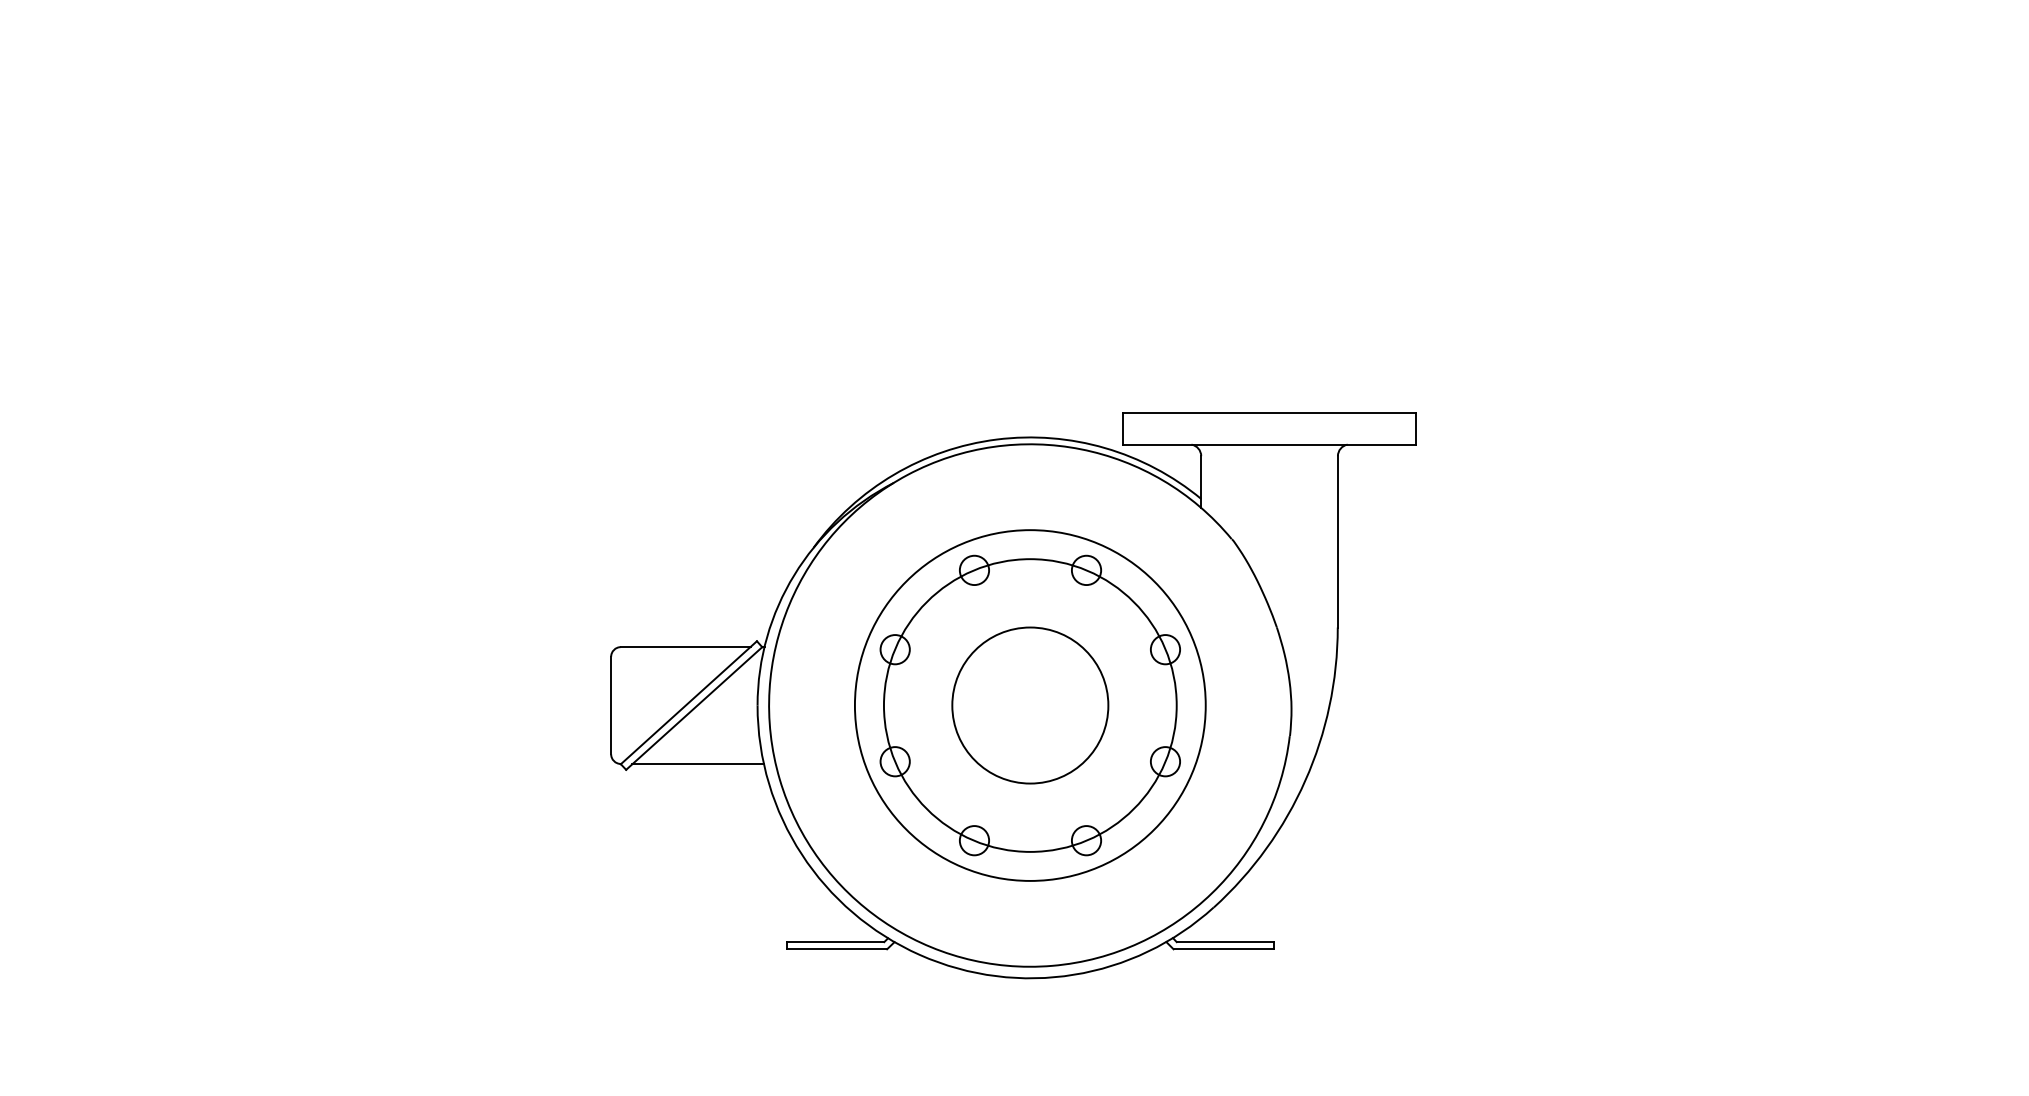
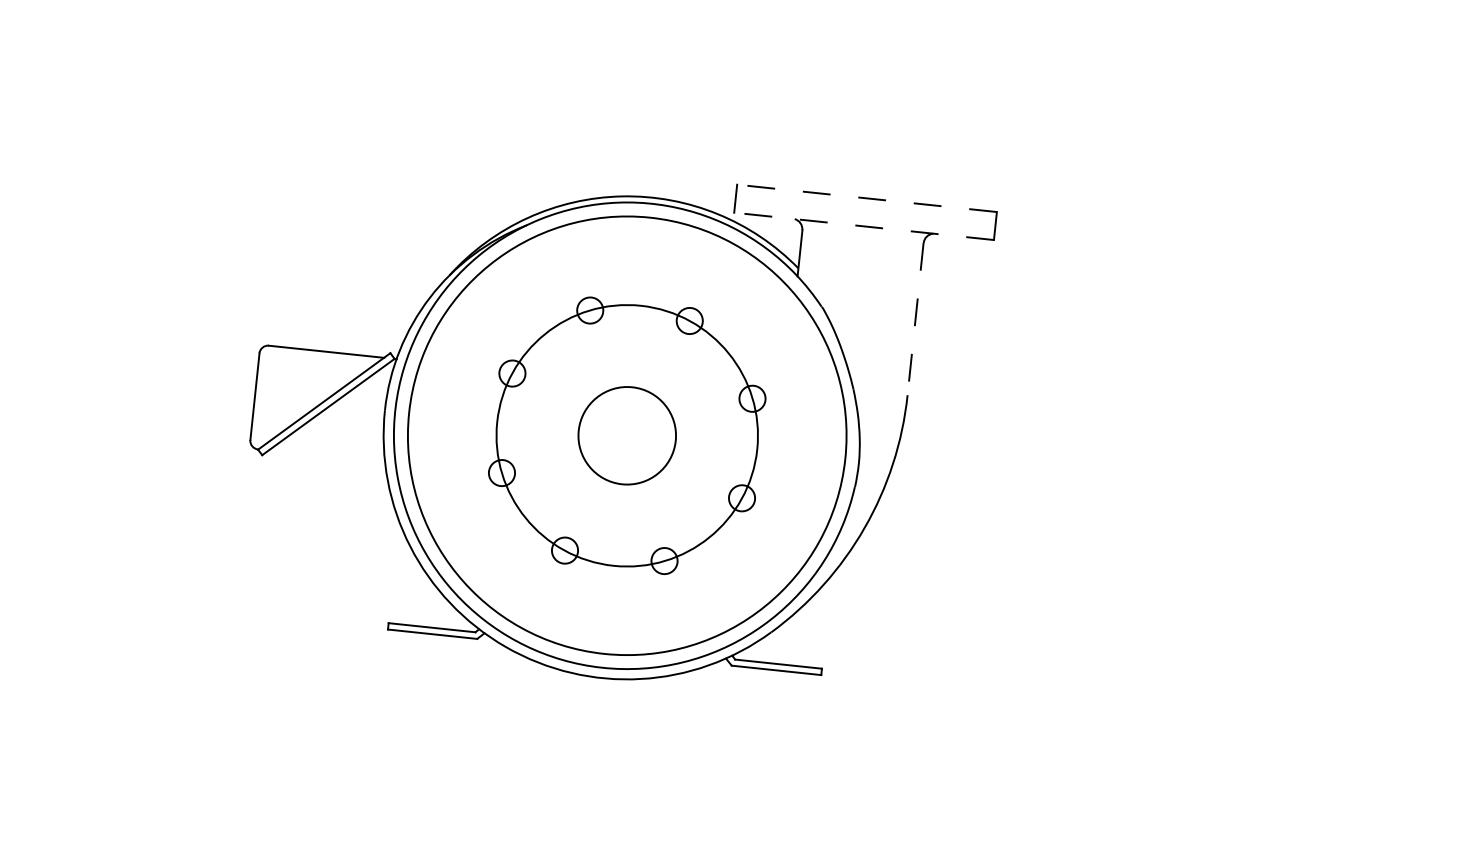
line: (1269, 413) -> (866, 198), solid -> dashed
line: (1269, 444) -> (864, 226), solid -> dashed
line: (1337, 541) -> (915, 318), solid -> dashed
circle: (1029, 705) -> (626, 435), size x1.4
circle: (1030, 705) -> (627, 435), size x0.7
line: (697, 764) -> (326, 457), removed

